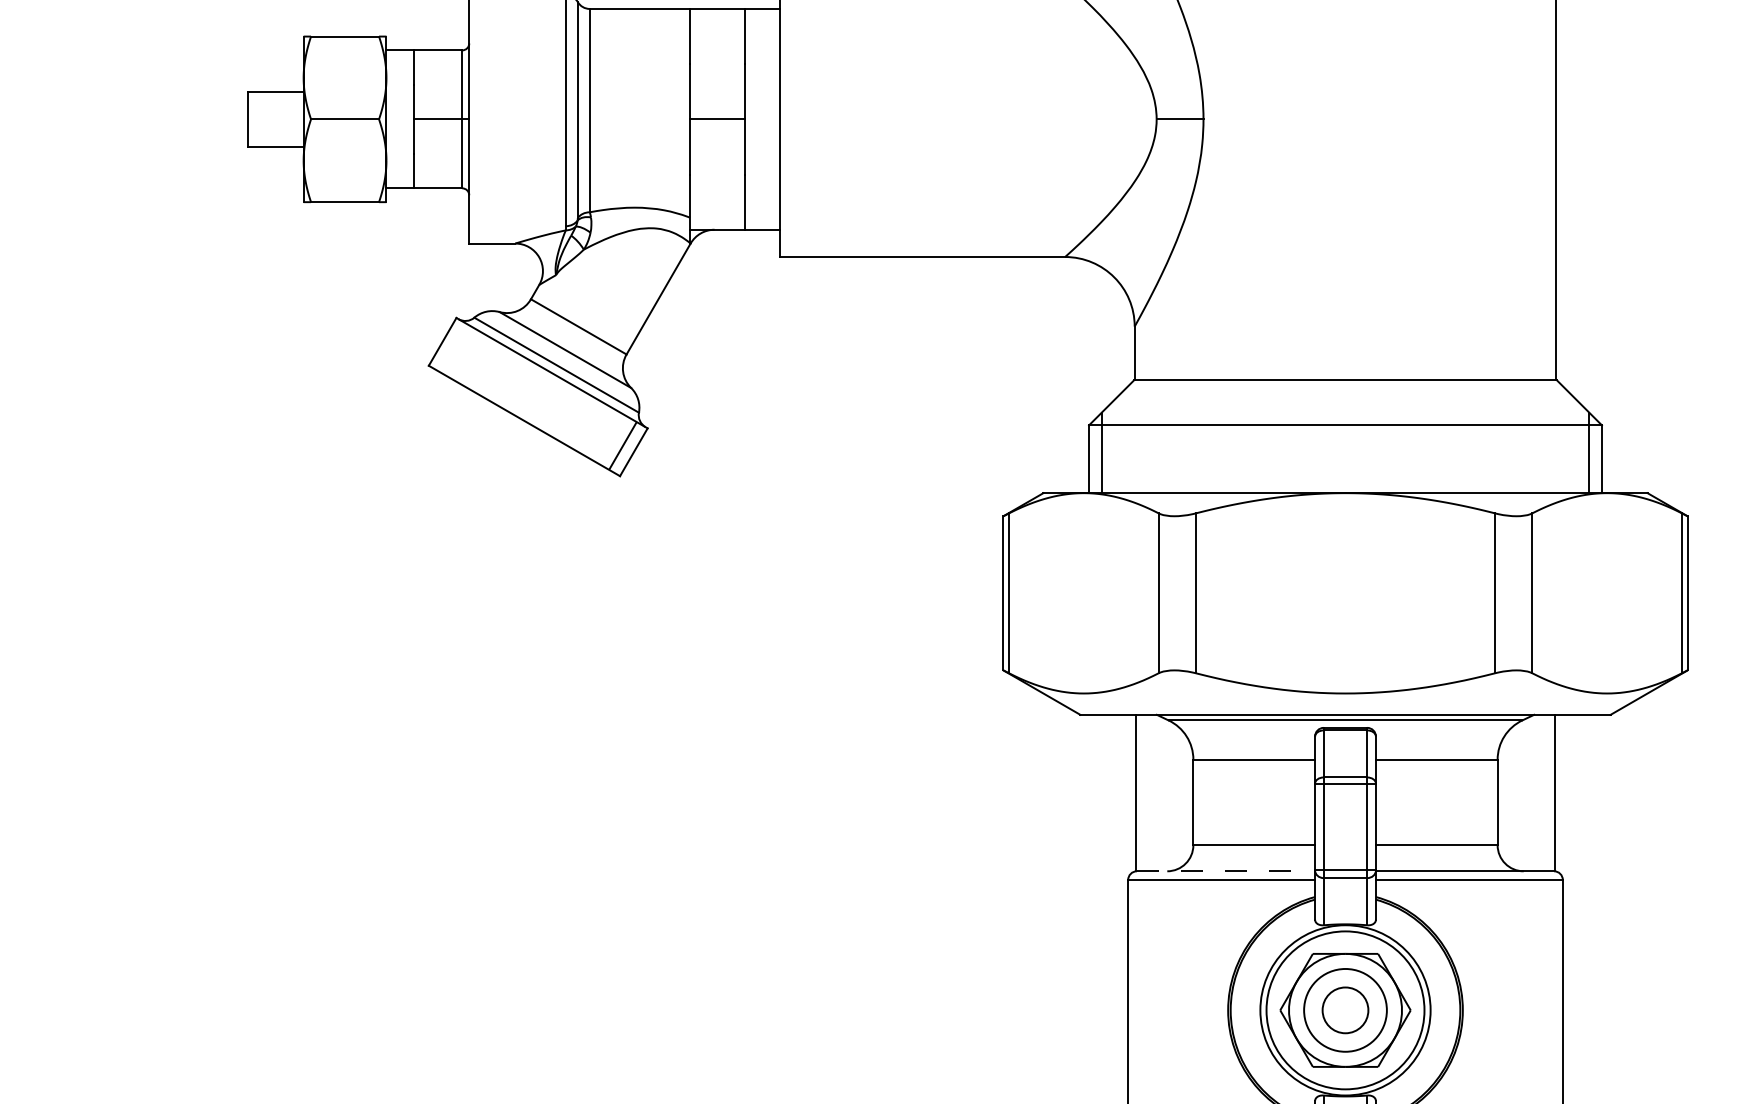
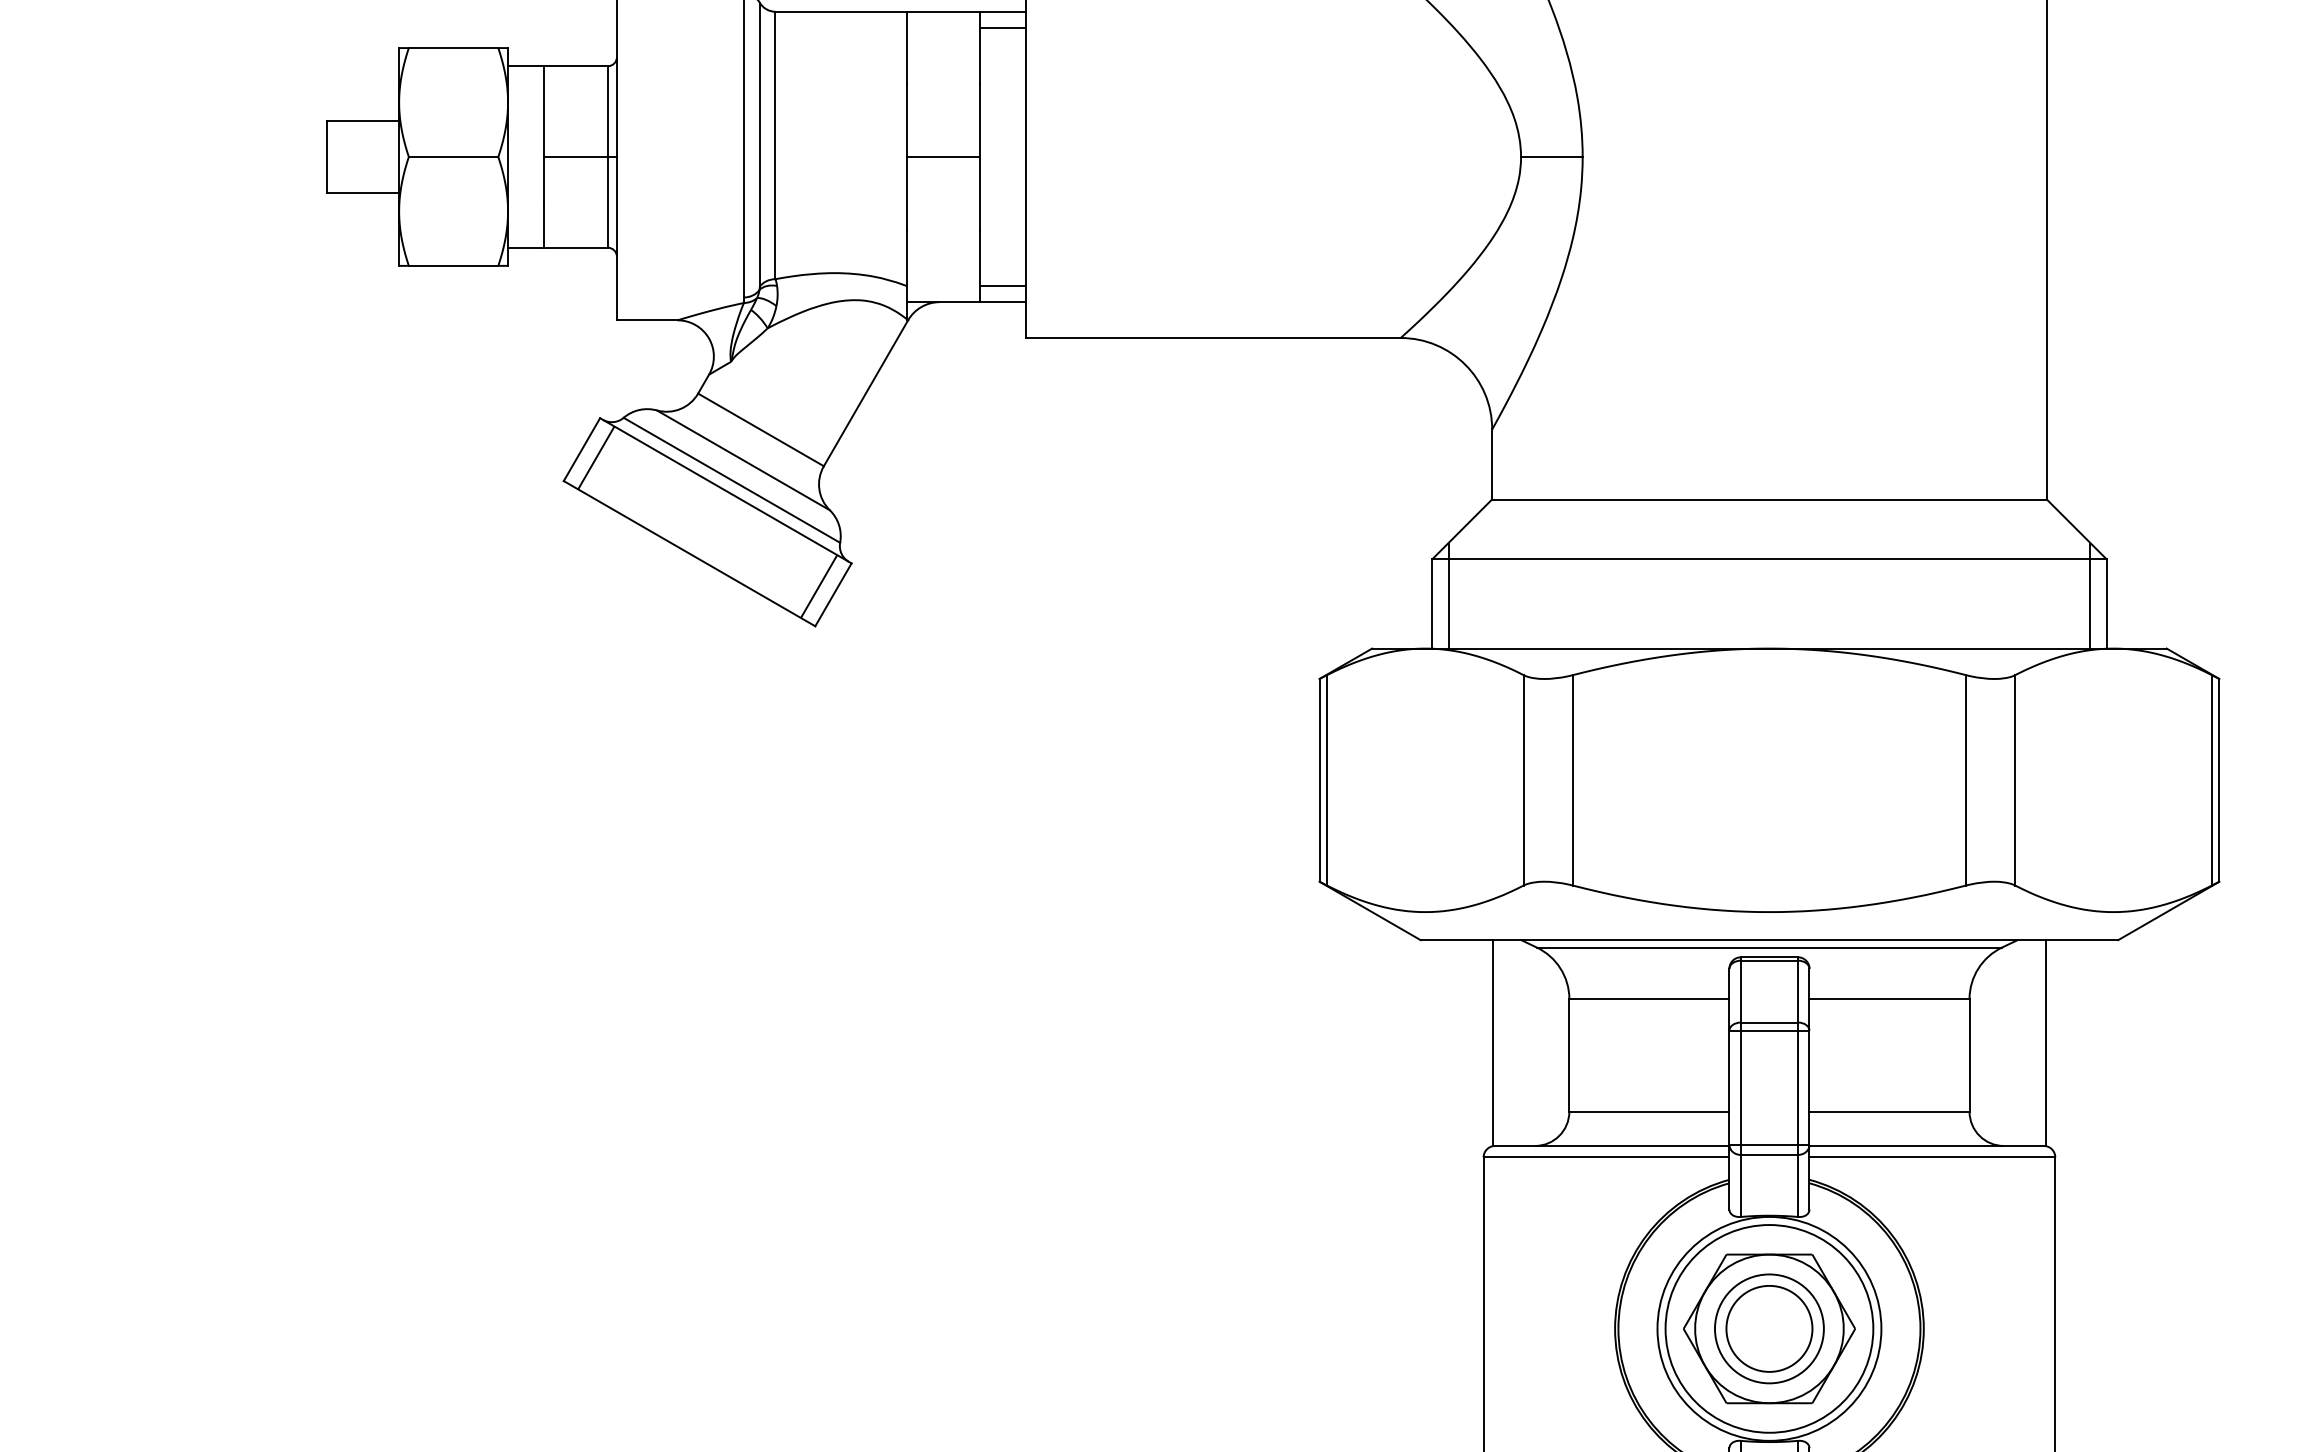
line: (762, 21) -> (1002, 28), added
line: (762, 217) -> (1002, 285), added
line: (453, 347) -> (596, 457), added
line: (1226, 870) -> (1612, 1145), dashed -> solid
circle: (1345, 1010) -> (1769, 1328), size x1.43

